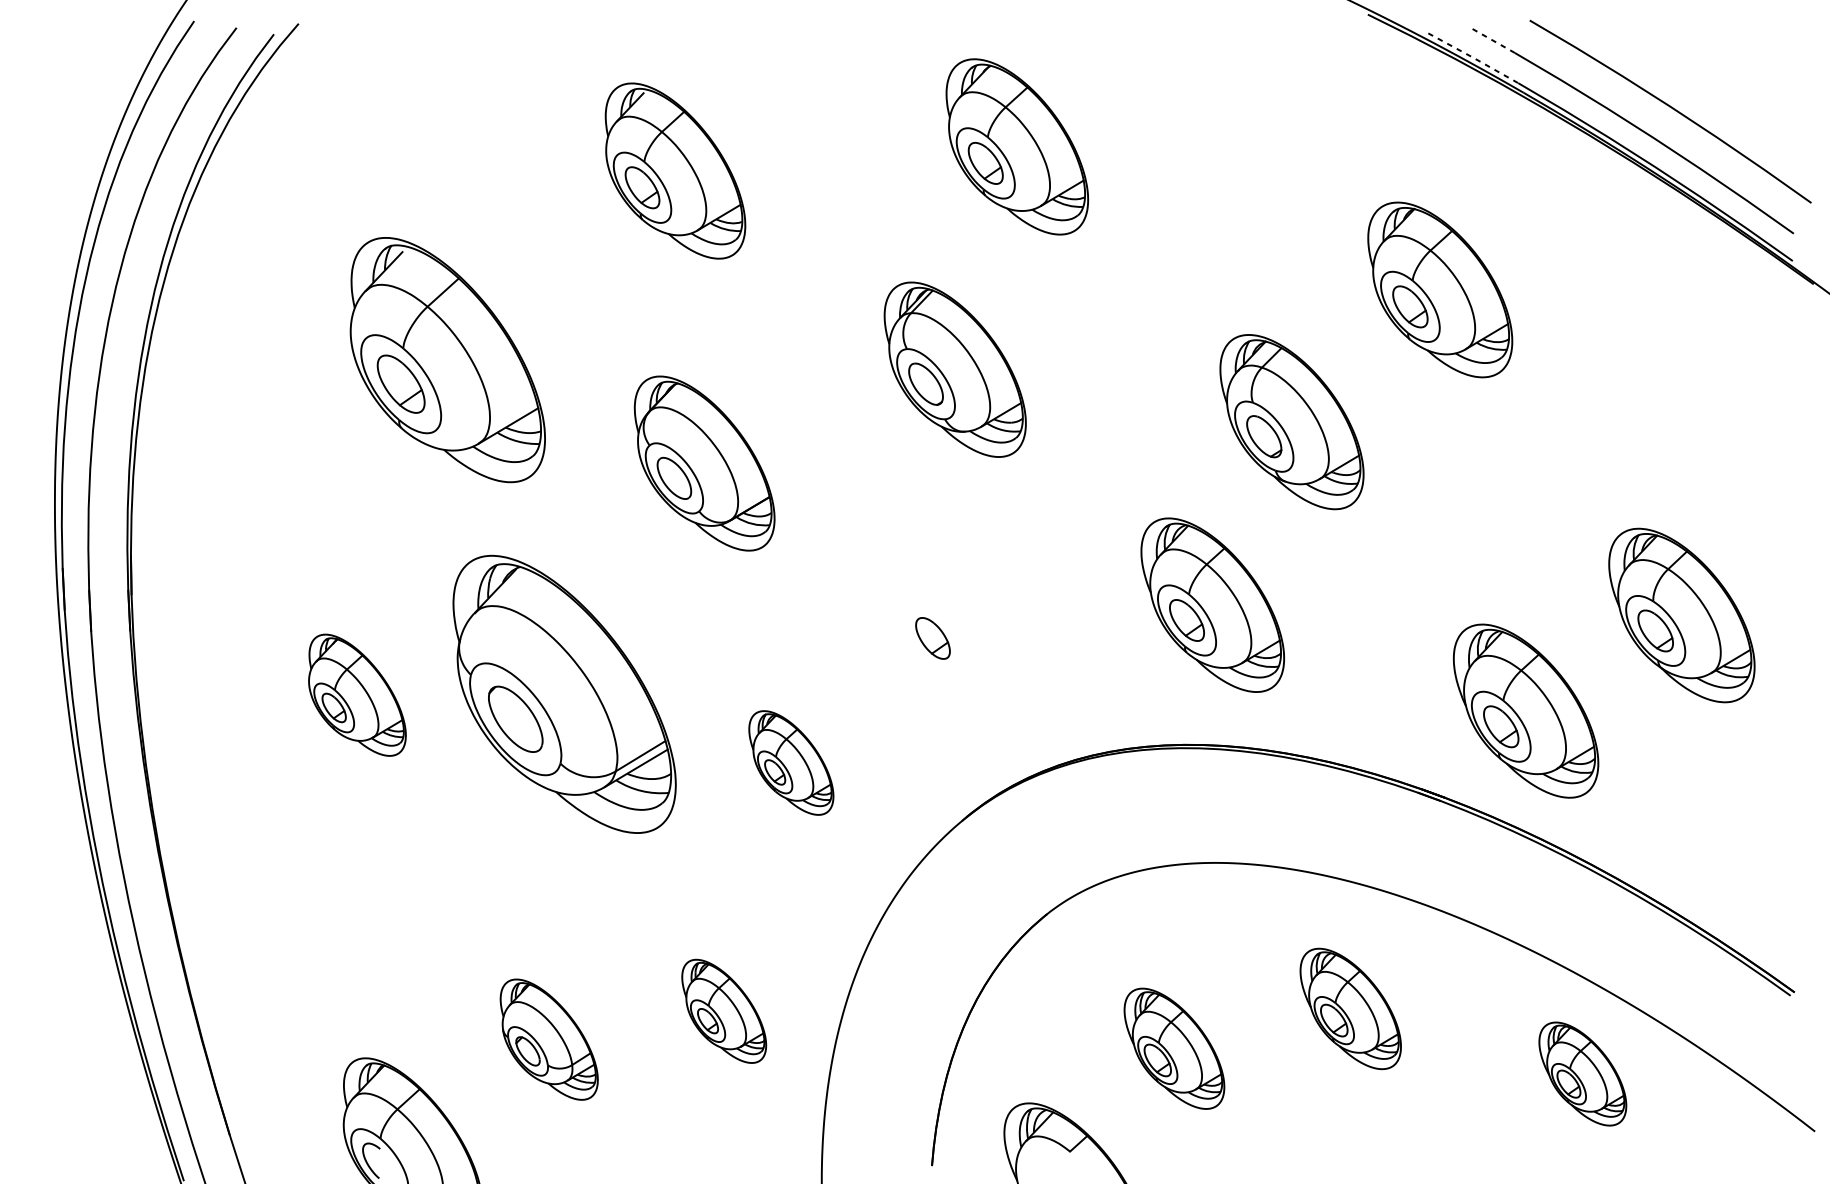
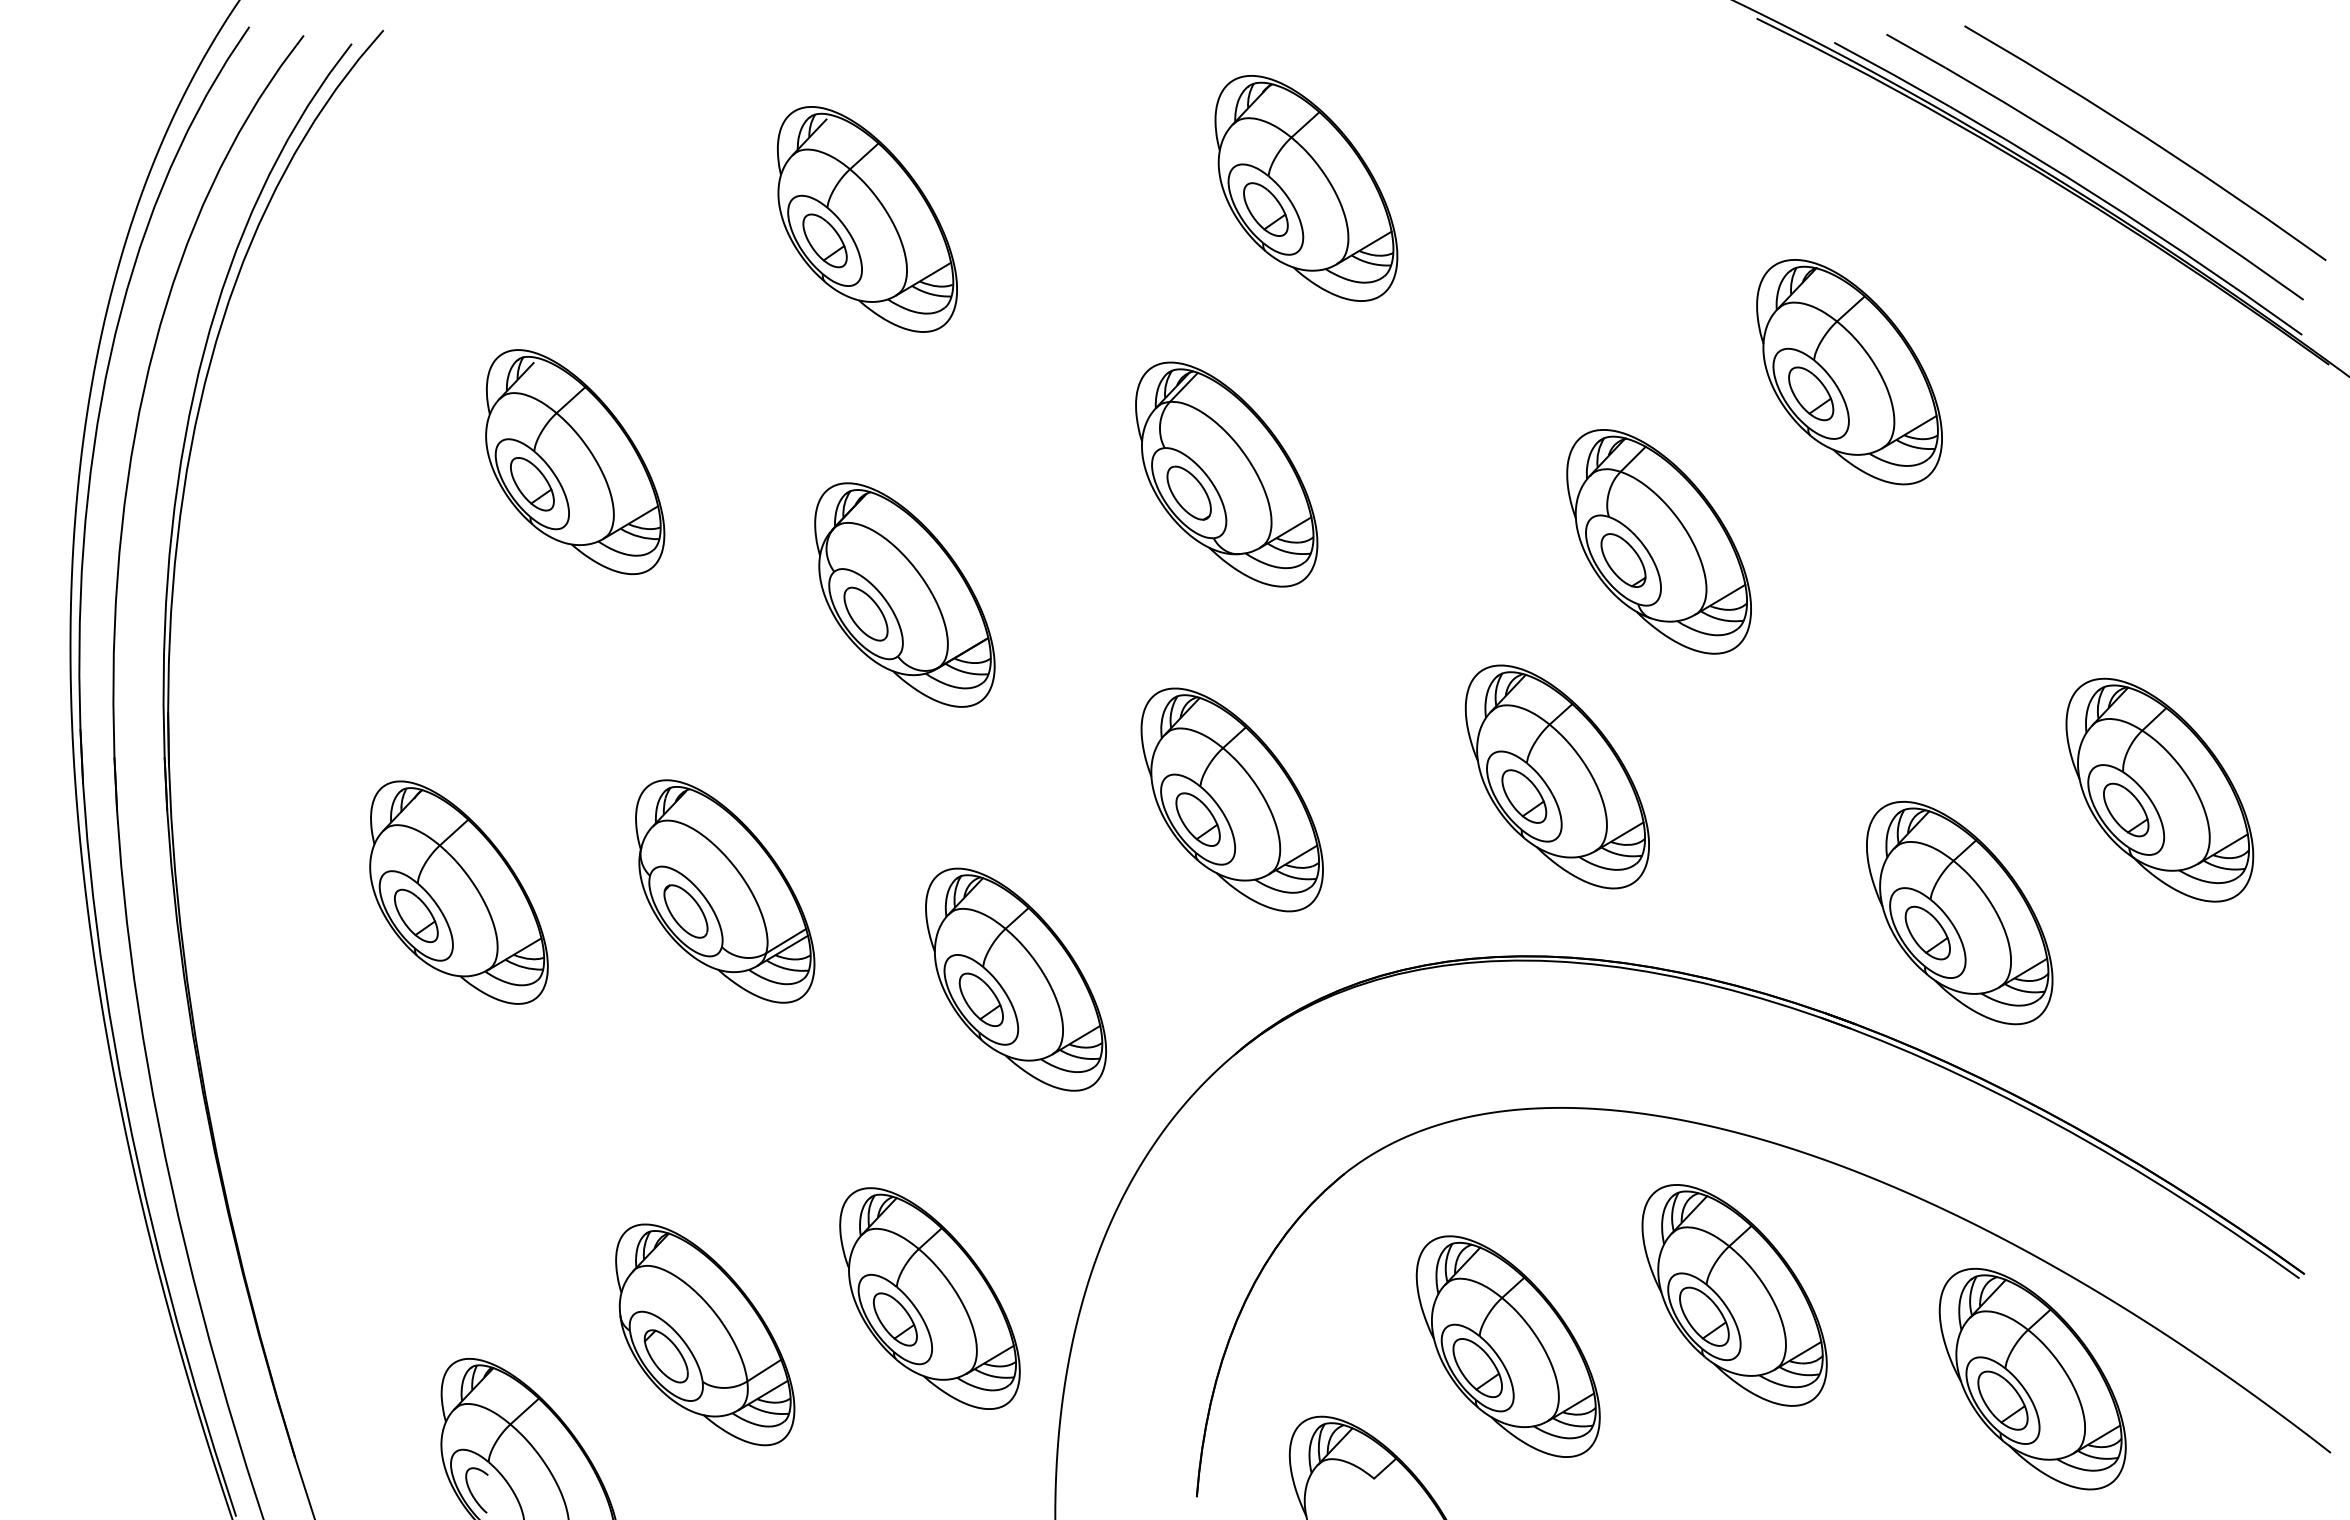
line: (1491, 40) -> (1915, 51), dashed -> solid
line: (1472, 57) -> (1891, 73), dashed -> solid
part: (448, 359) -> (575, 461), size x0.71
part: (958, 622) -> (1231, 799), added
part: (564, 694) -> (725, 891), size x0.62
part: (357, 695) -> (458, 892), size x1.43
part: (791, 762) -> (1016, 979), size x1.67
part: (1350, 1008) -> (1734, 1295), size x1.43
part: (723, 1011) -> (929, 1298), size x1.67
part: (549, 1039) -> (705, 1334), size x1.43
part: (1173, 1048) -> (1507, 1346), size x1.43
part: (1582, 1073) -> (2032, 1378), size x1.67

